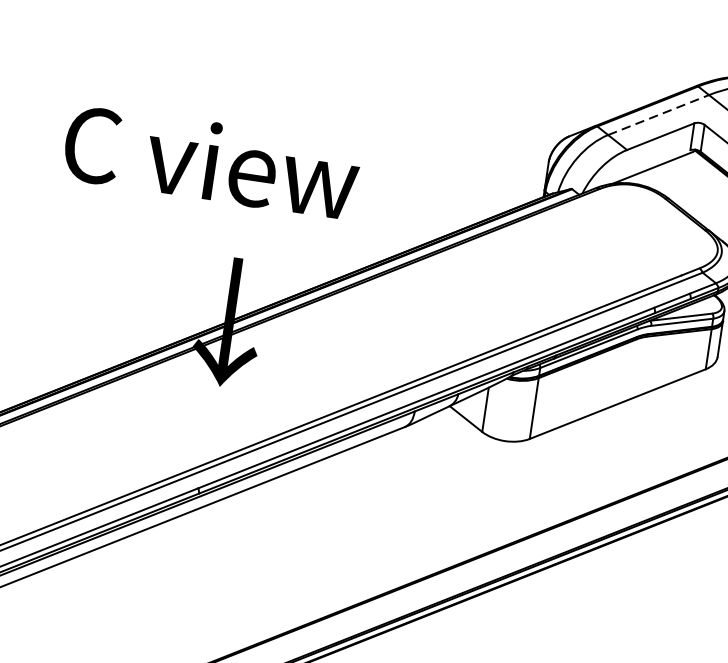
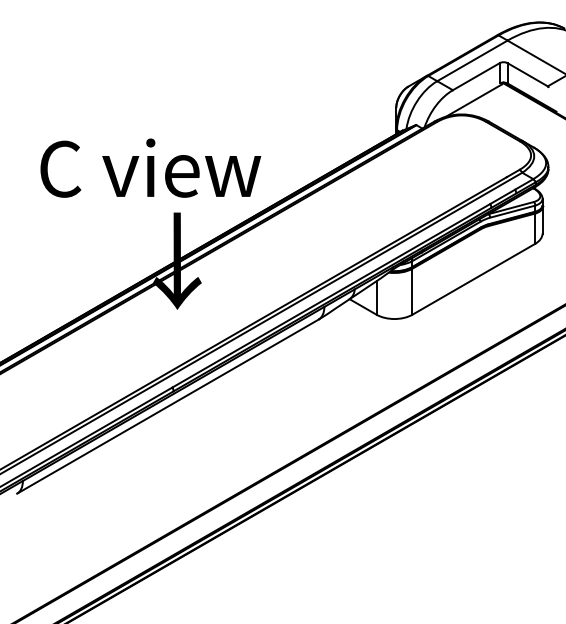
line: (658, 114) -> (472, 60), dashed -> solid
text: (211, 160) -> (150, 167), moved

